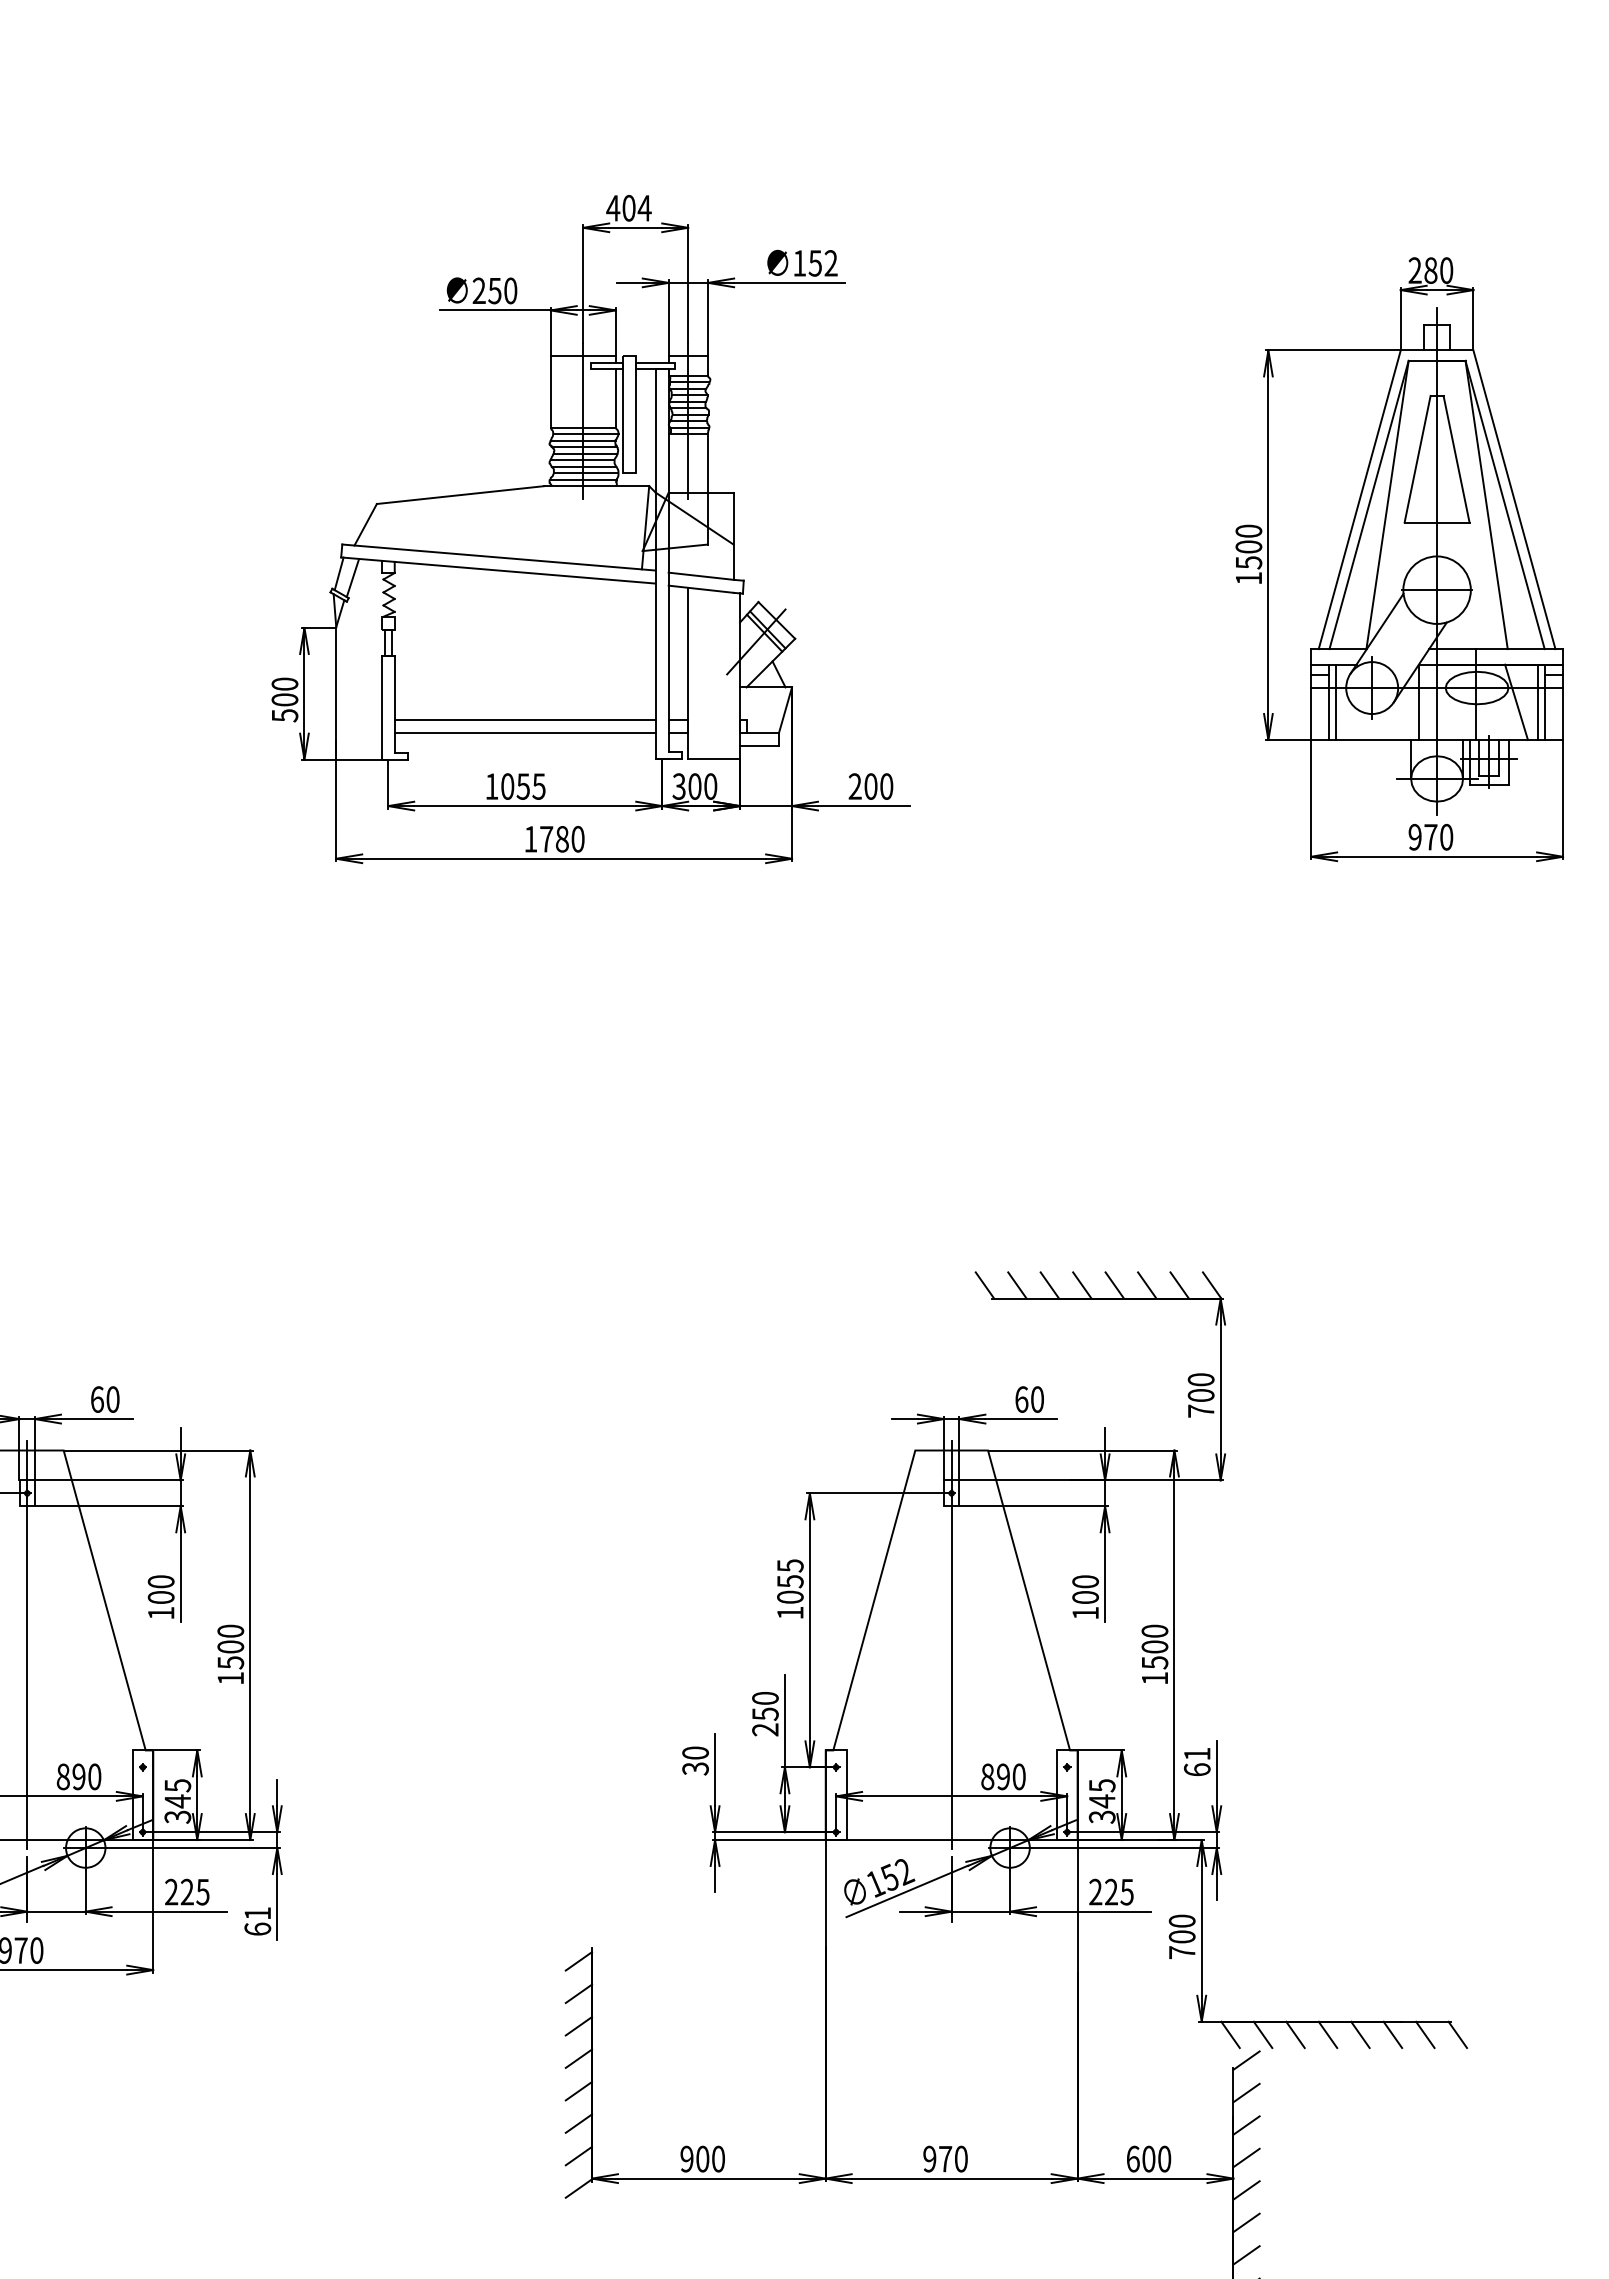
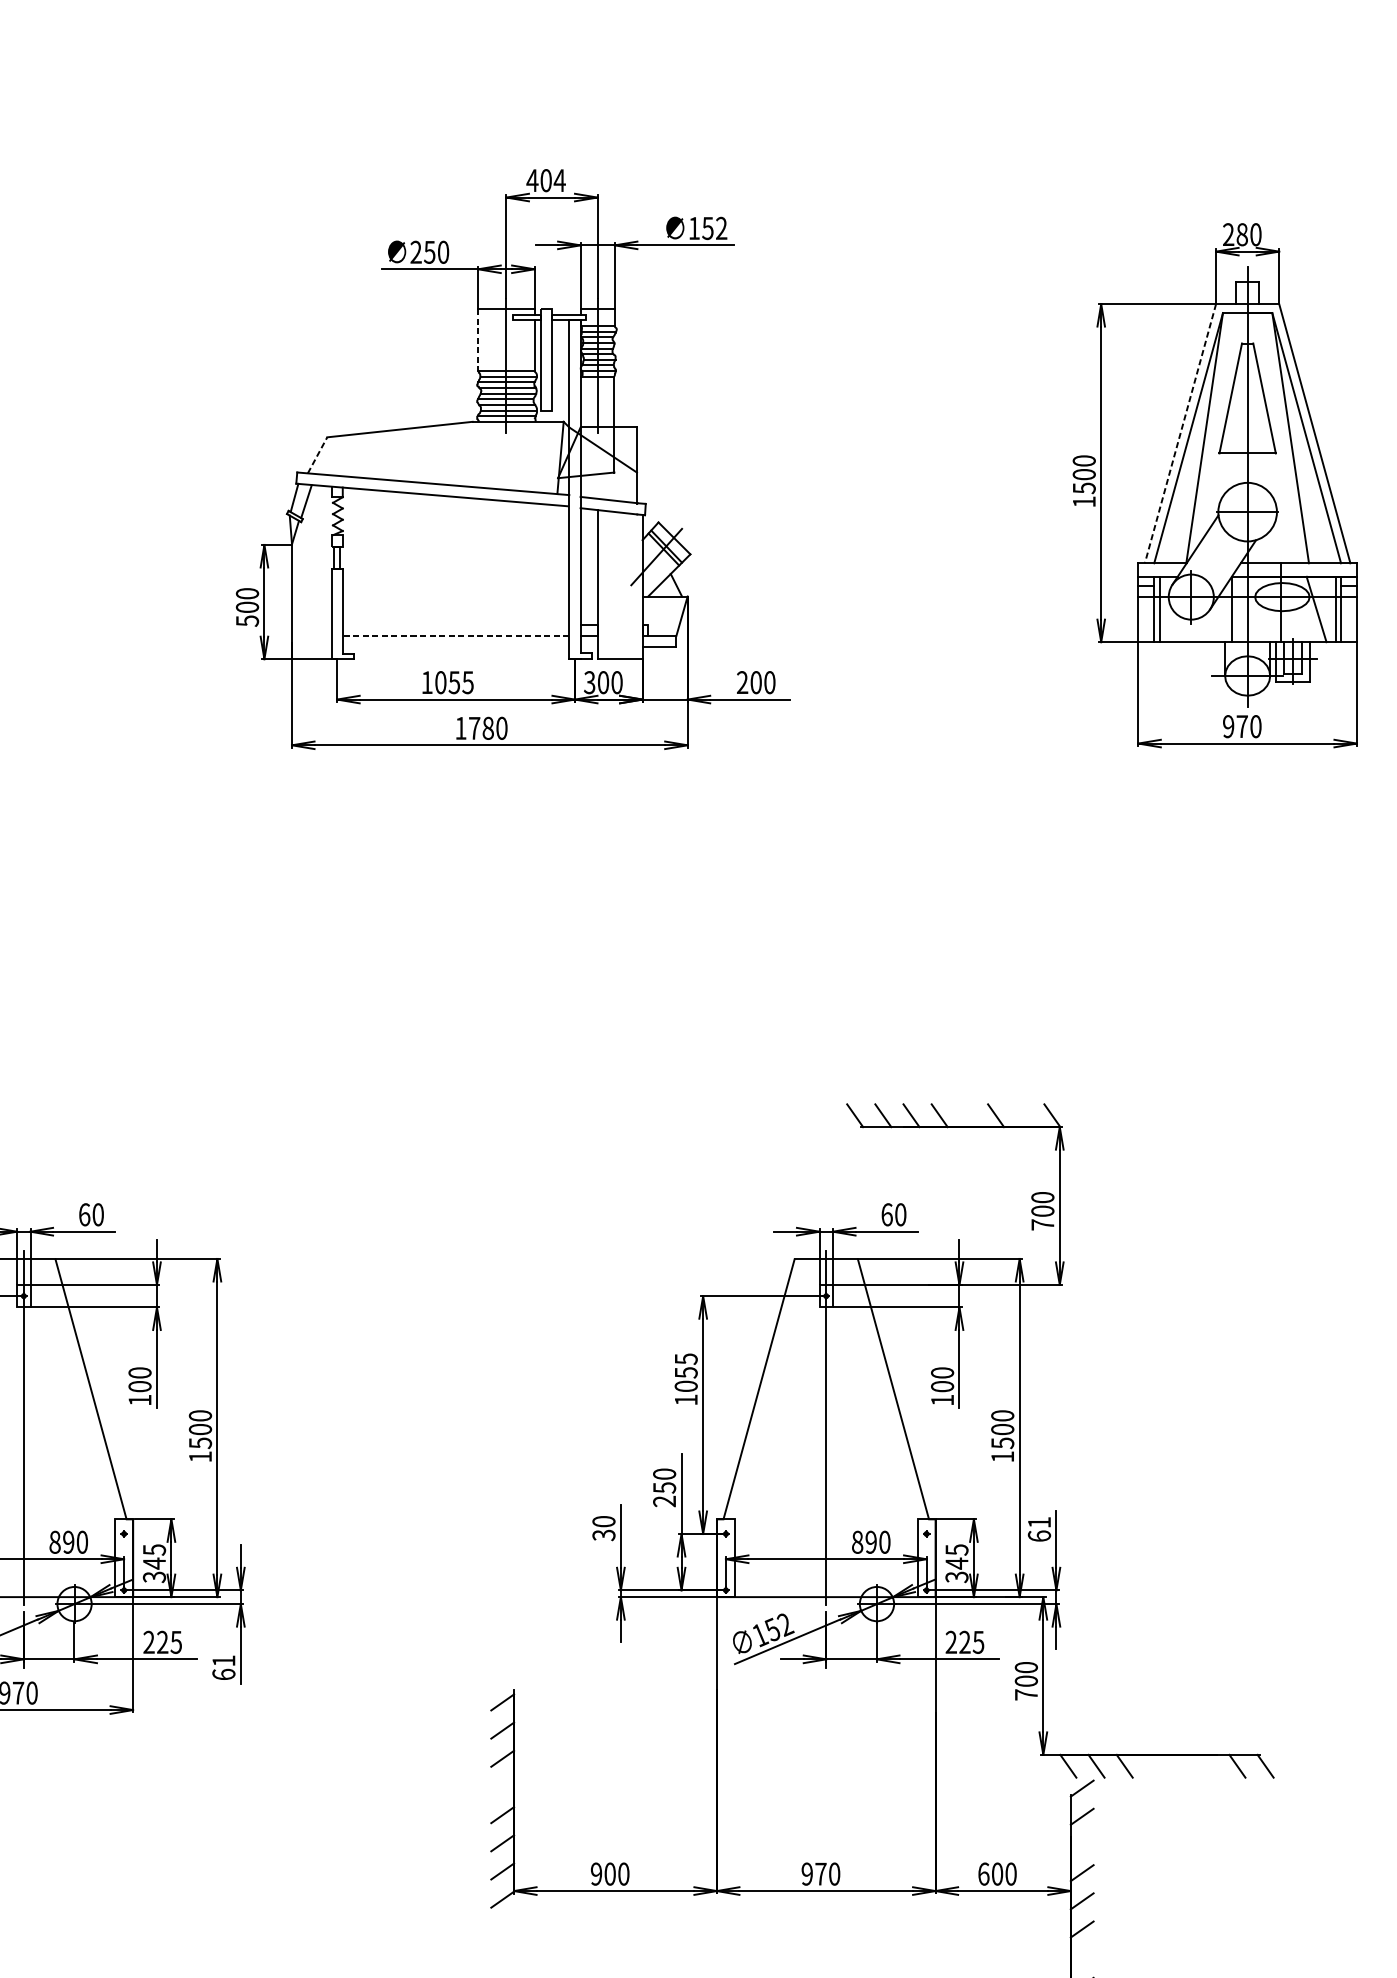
line: (550, 392) -> (478, 340), solid -> dashed
line: (1359, 499) -> (1180, 433), solid -> dashed
line: (365, 524) -> (317, 455), solid -> dashed
line: (524, 719) -> (455, 624), removed
line: (524, 732) -> (455, 635), solid -> dashed
line: (1114, 1285) -> (967, 1115), removed
line: (1179, 1285) -> (1024, 1115), removed
line: (1327, 2034) -> (1152, 1765), removed
line: (1360, 2034) -> (1181, 1765), removed
line: (1392, 2034) -> (1208, 1765), removed
line: (578, 2058) -> (502, 1786), removed
line: (1246, 2125) -> (1082, 1844), removed
line: (1246, 2255) -> (1082, 1957), removed

